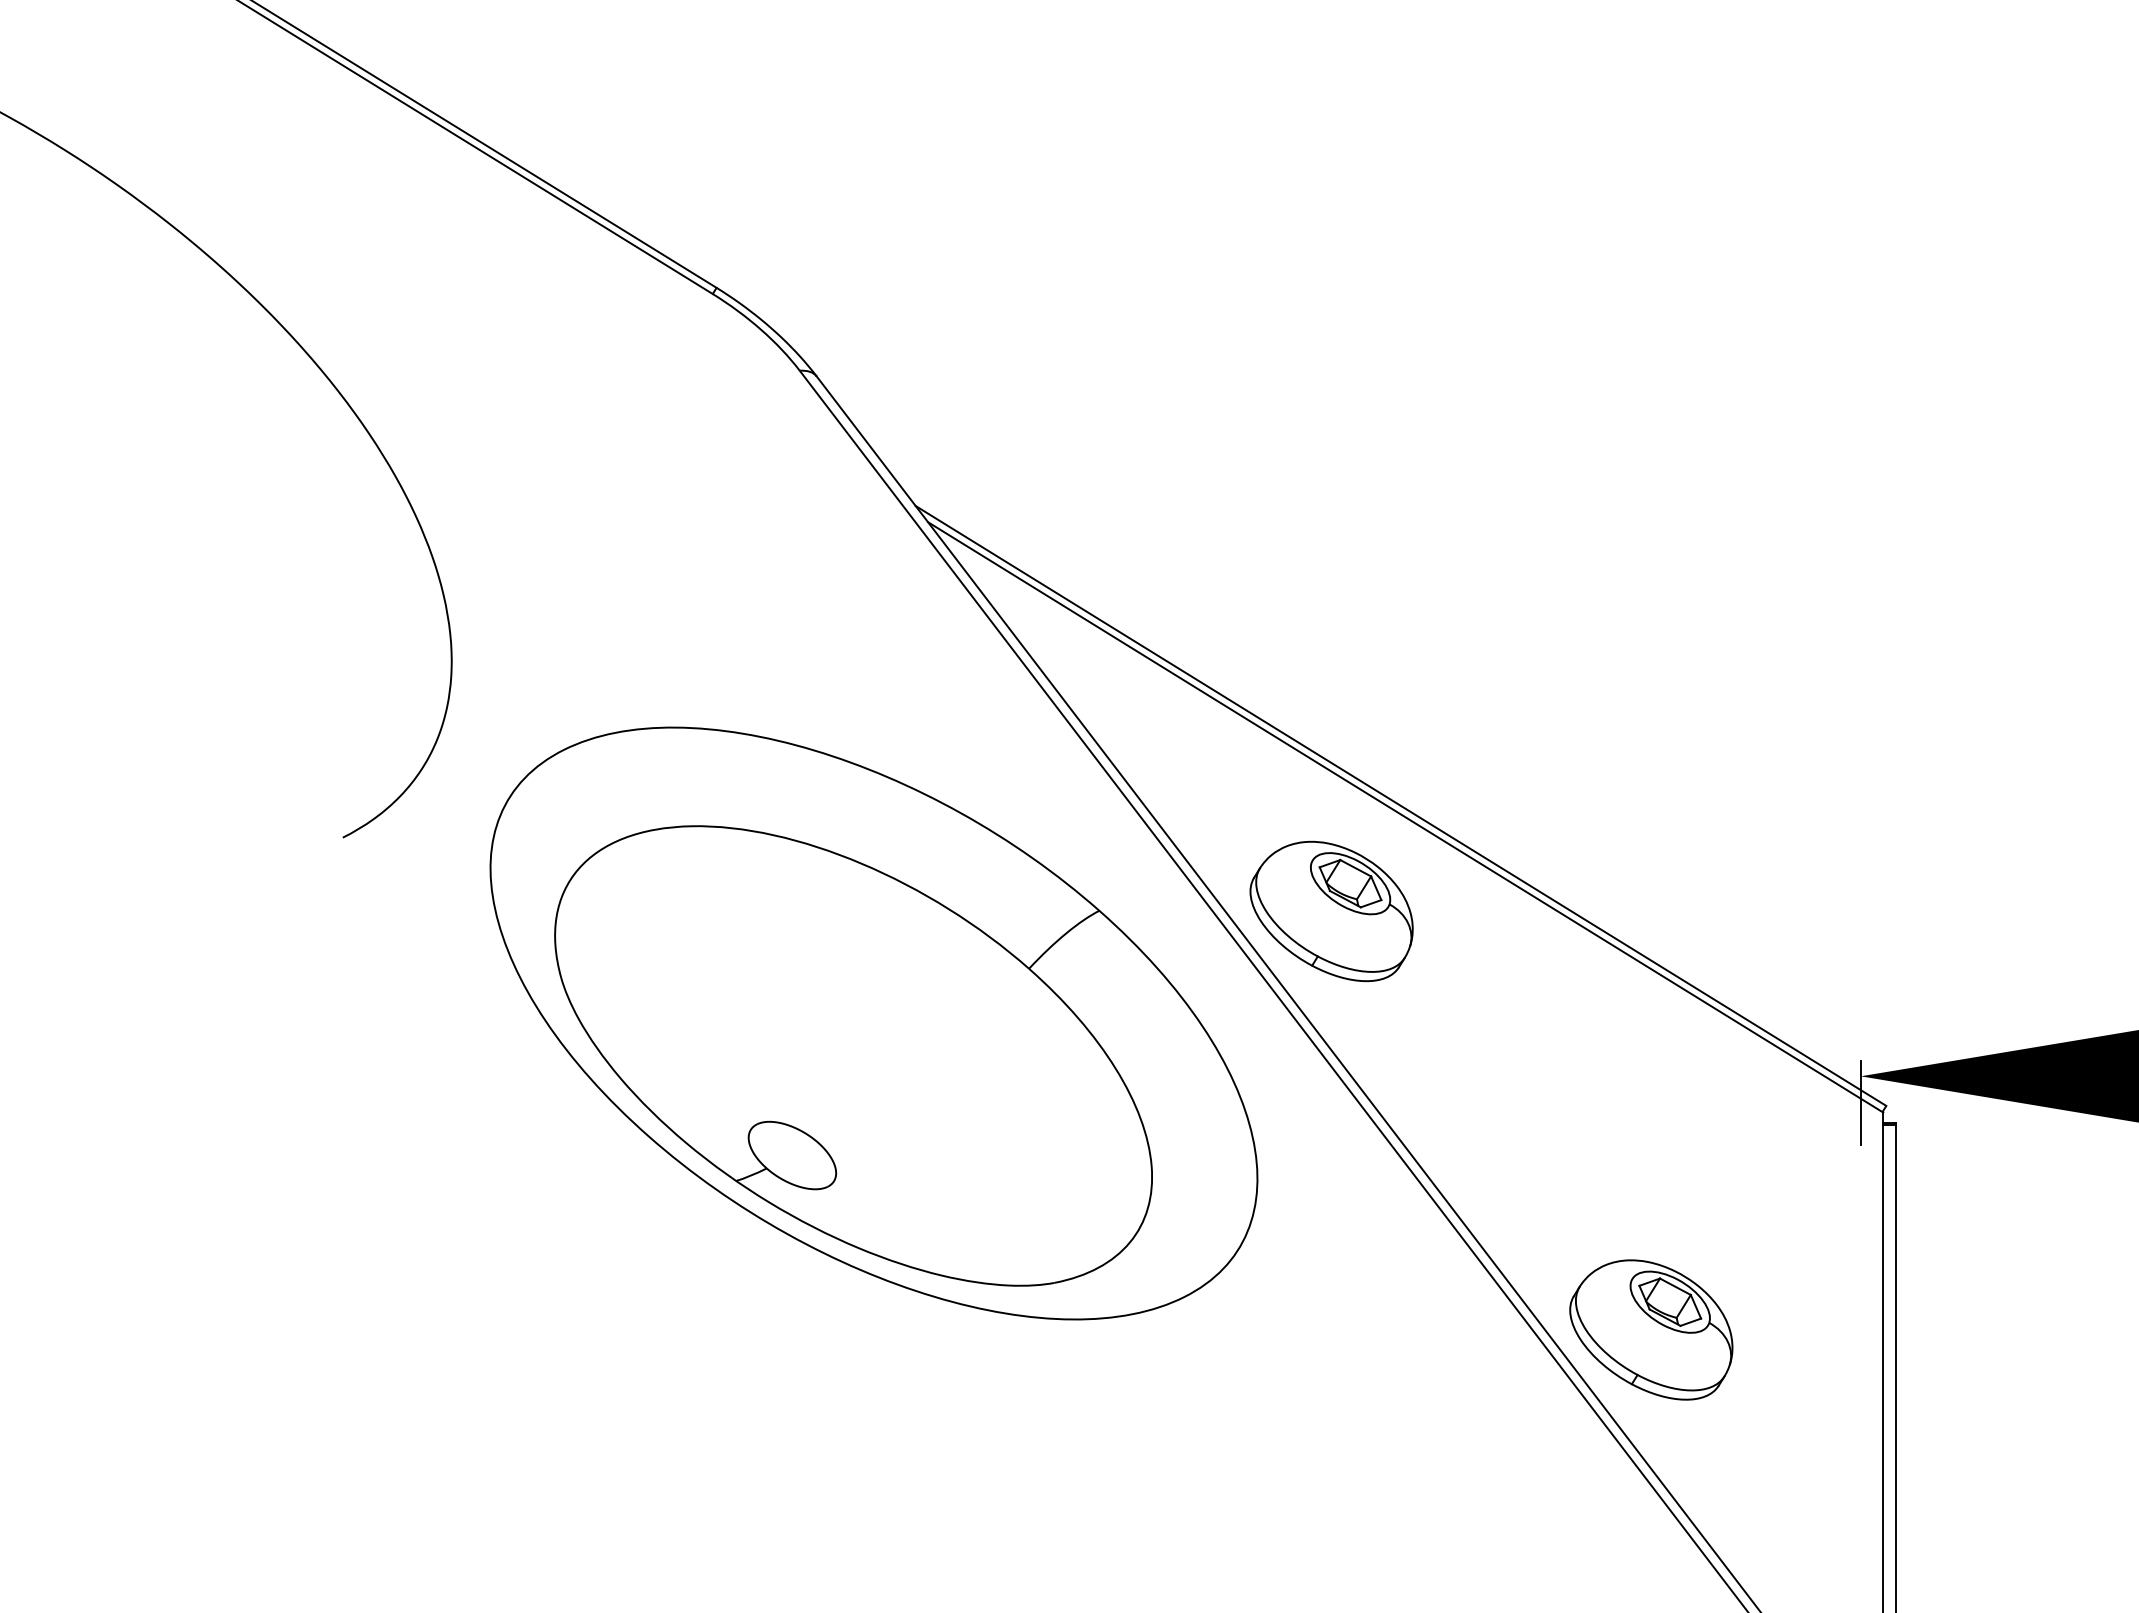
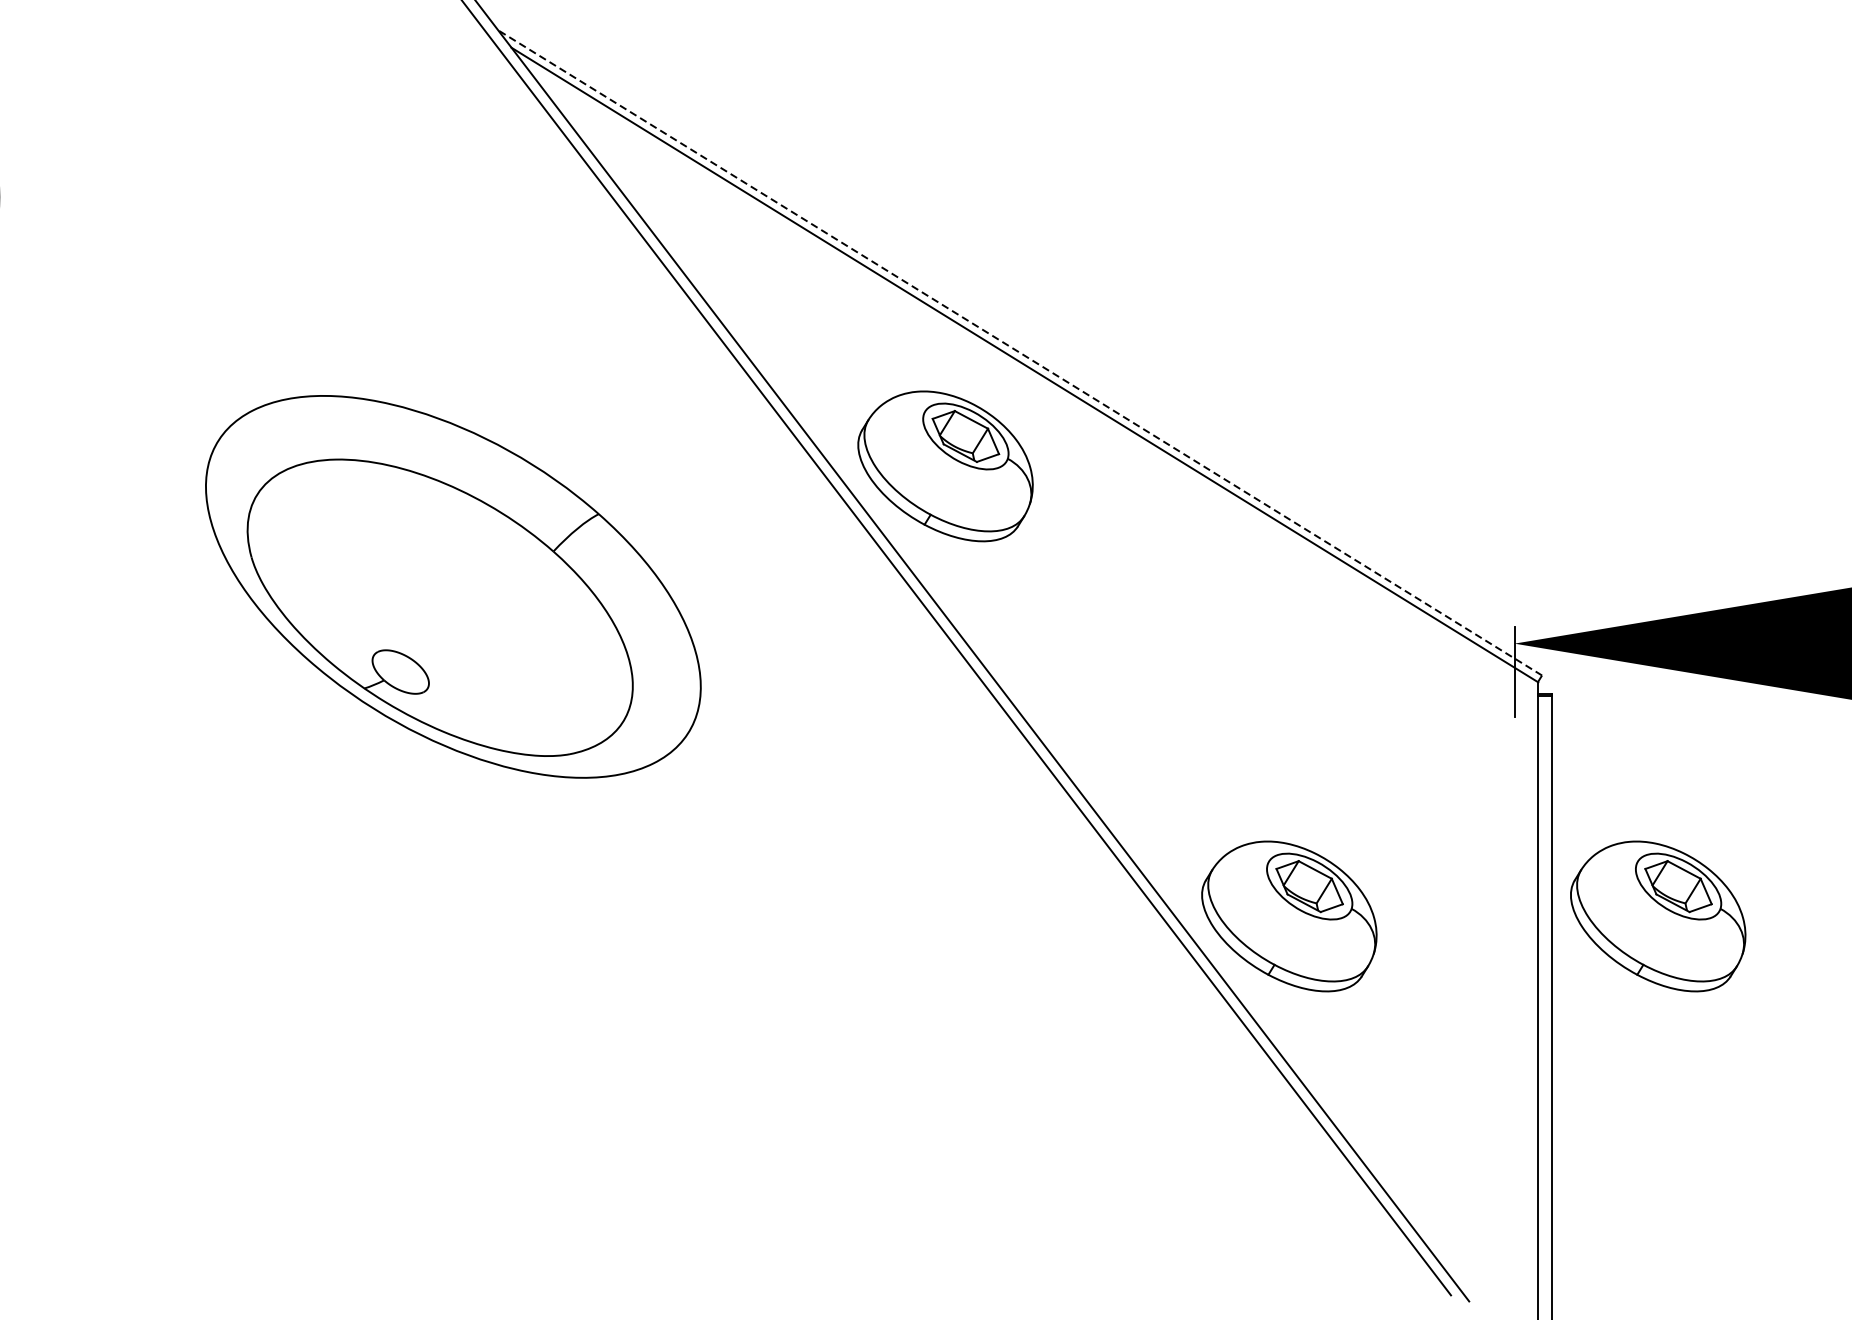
line: (1400, 805) -> (1019, 352), solid -> dashed
part: (873, 1023) -> (452, 586), size x0.6
part: (1994, 1329) -> (1658, 915), added

